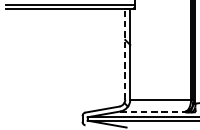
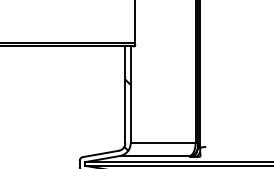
line: (125, 53) -> (125, 94), dashed -> solid
line: (153, 111) -> (155, 155), dashed -> solid

